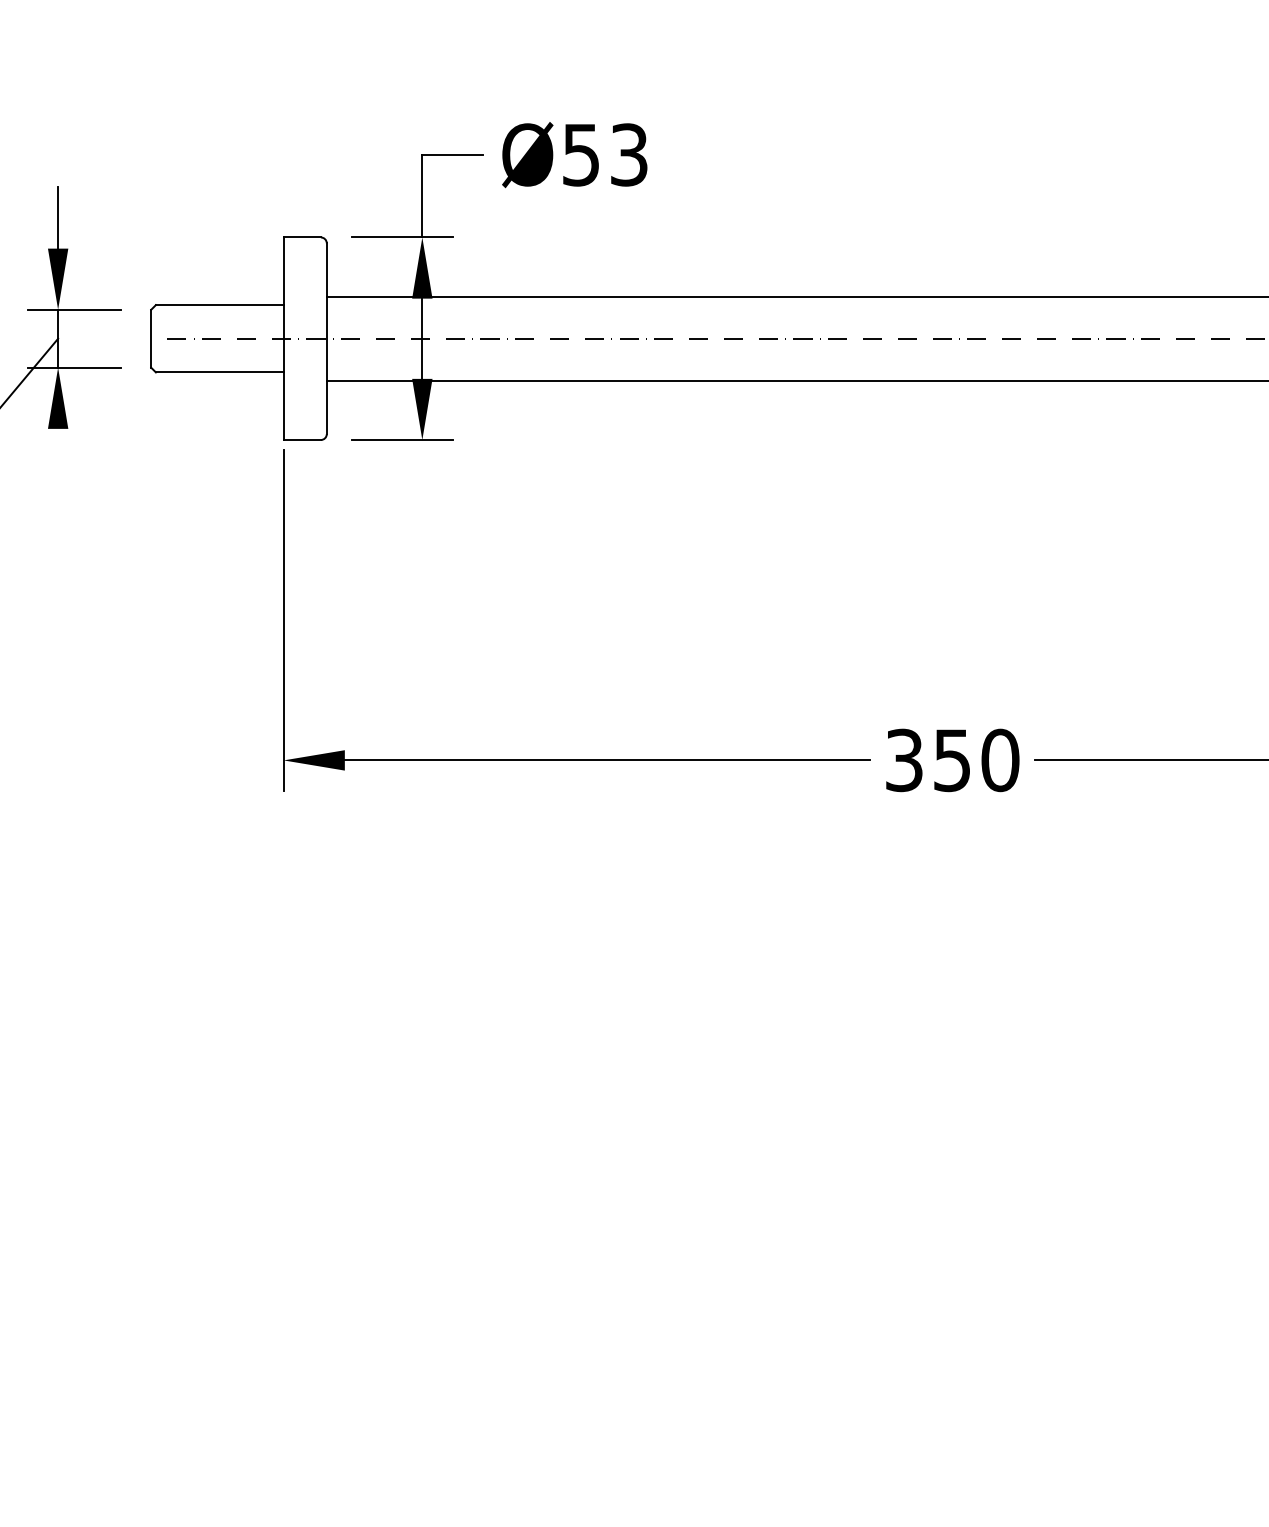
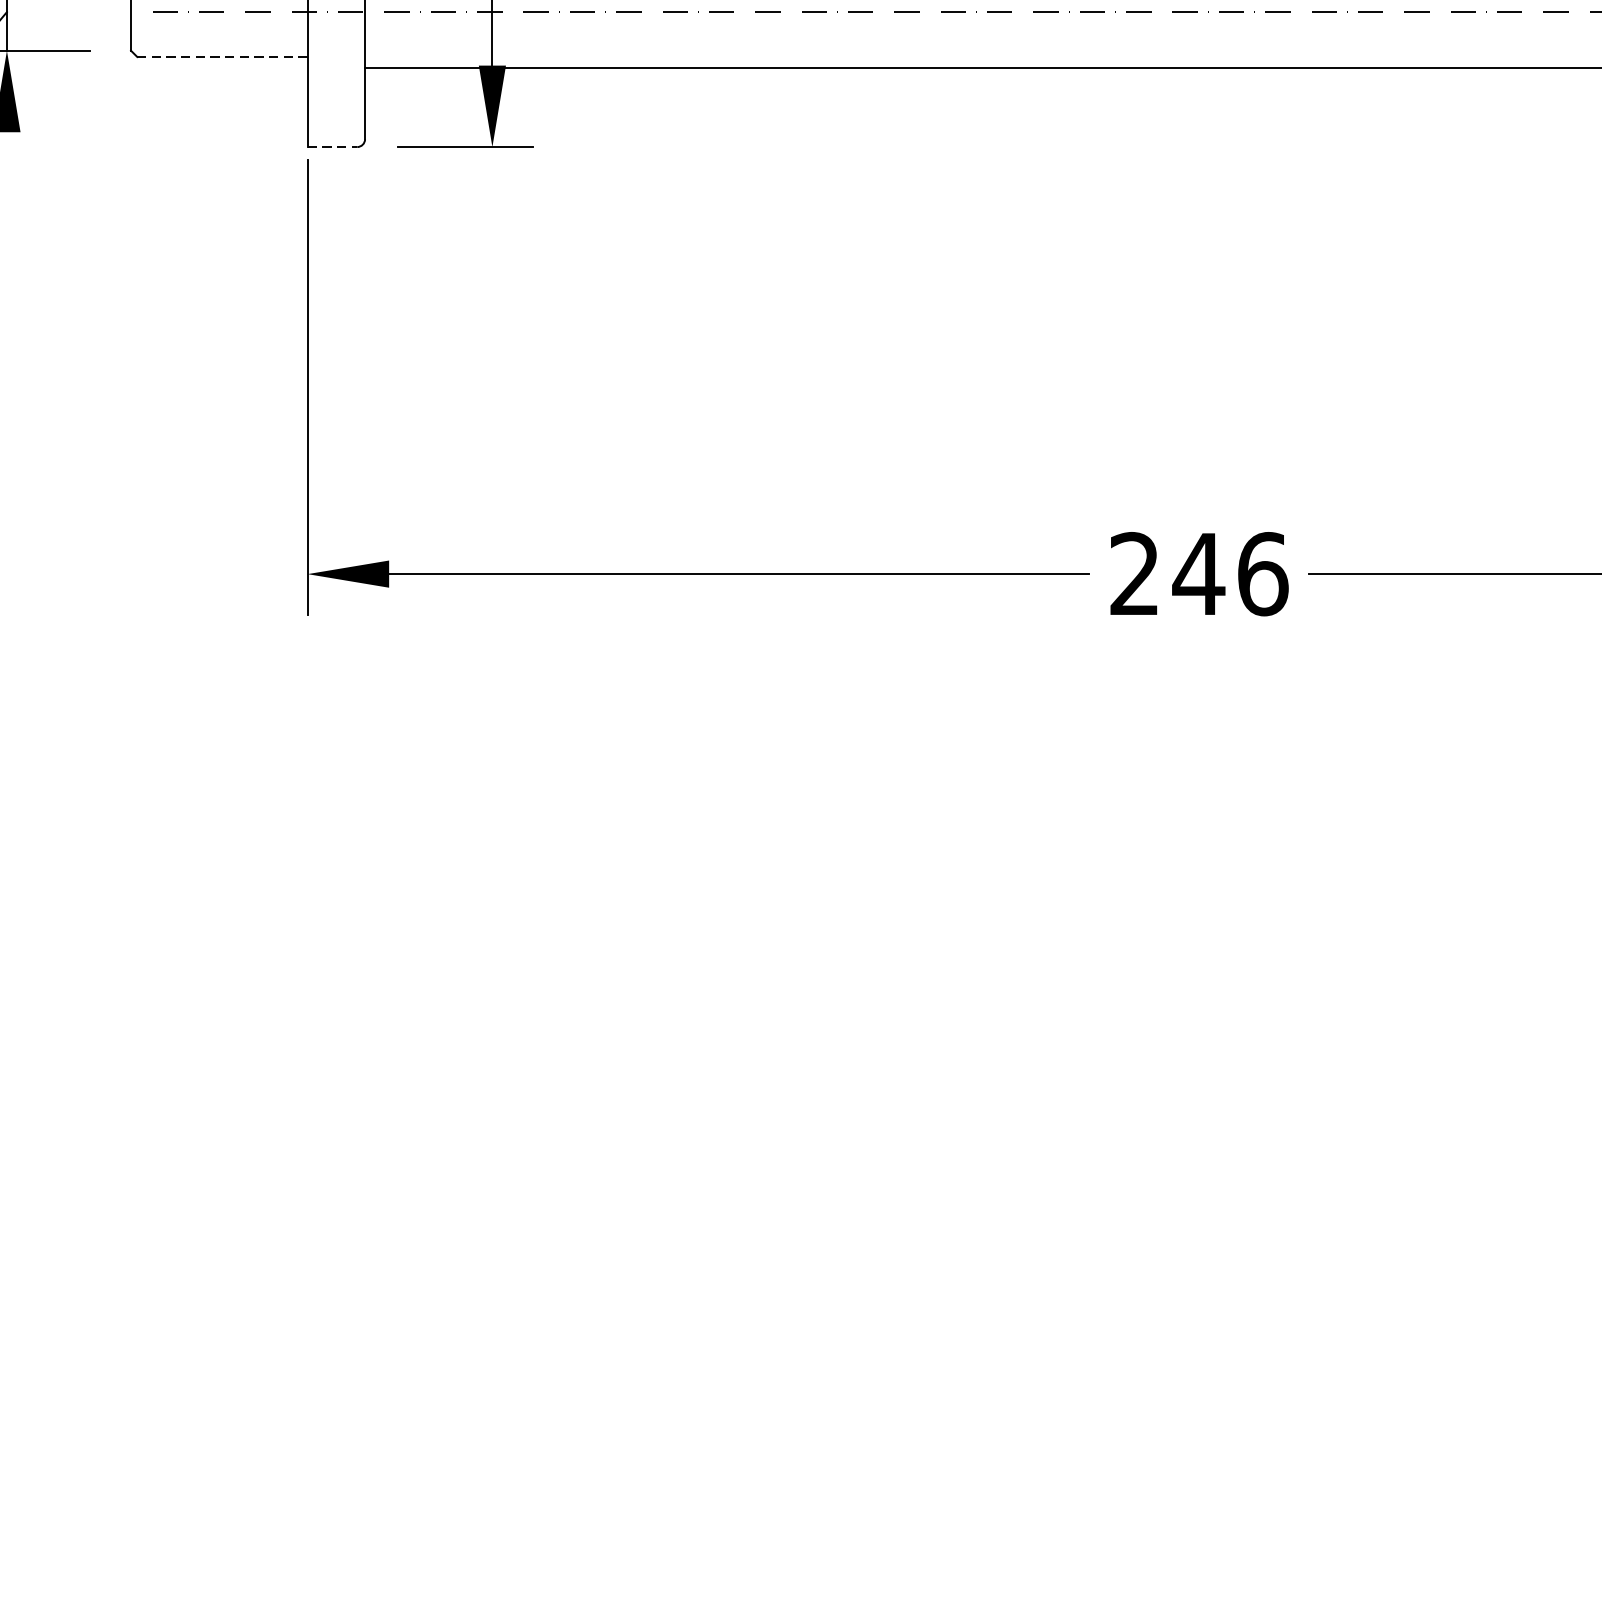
line: (219, 372) -> (222, 57), solid -> dashed
line: (302, 440) -> (332, 147), solid -> dashed
text: (952, 760) -> (1199, 574), 350 -> 246

